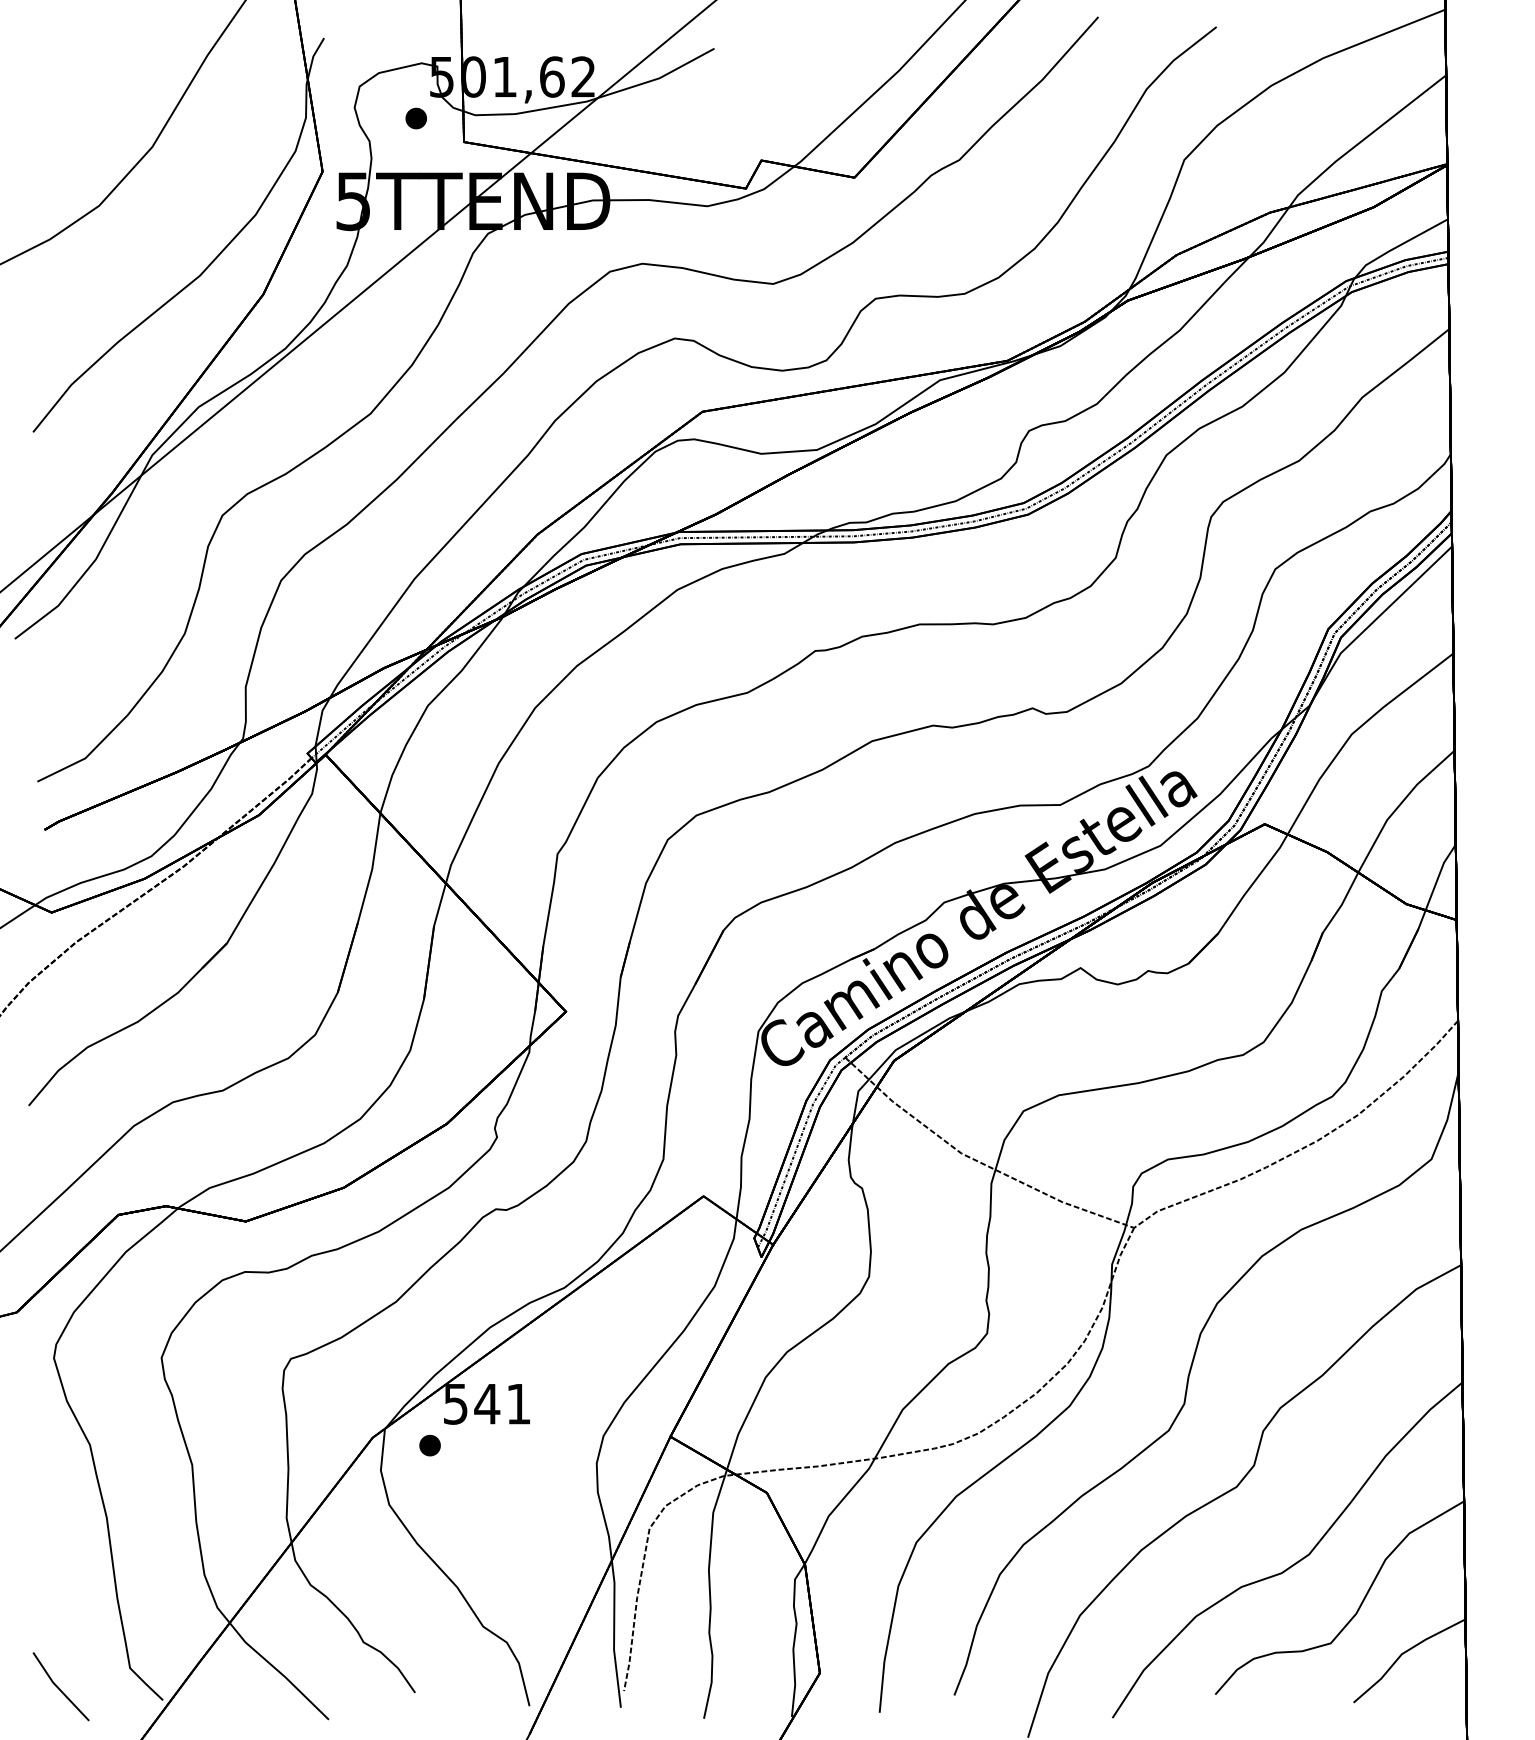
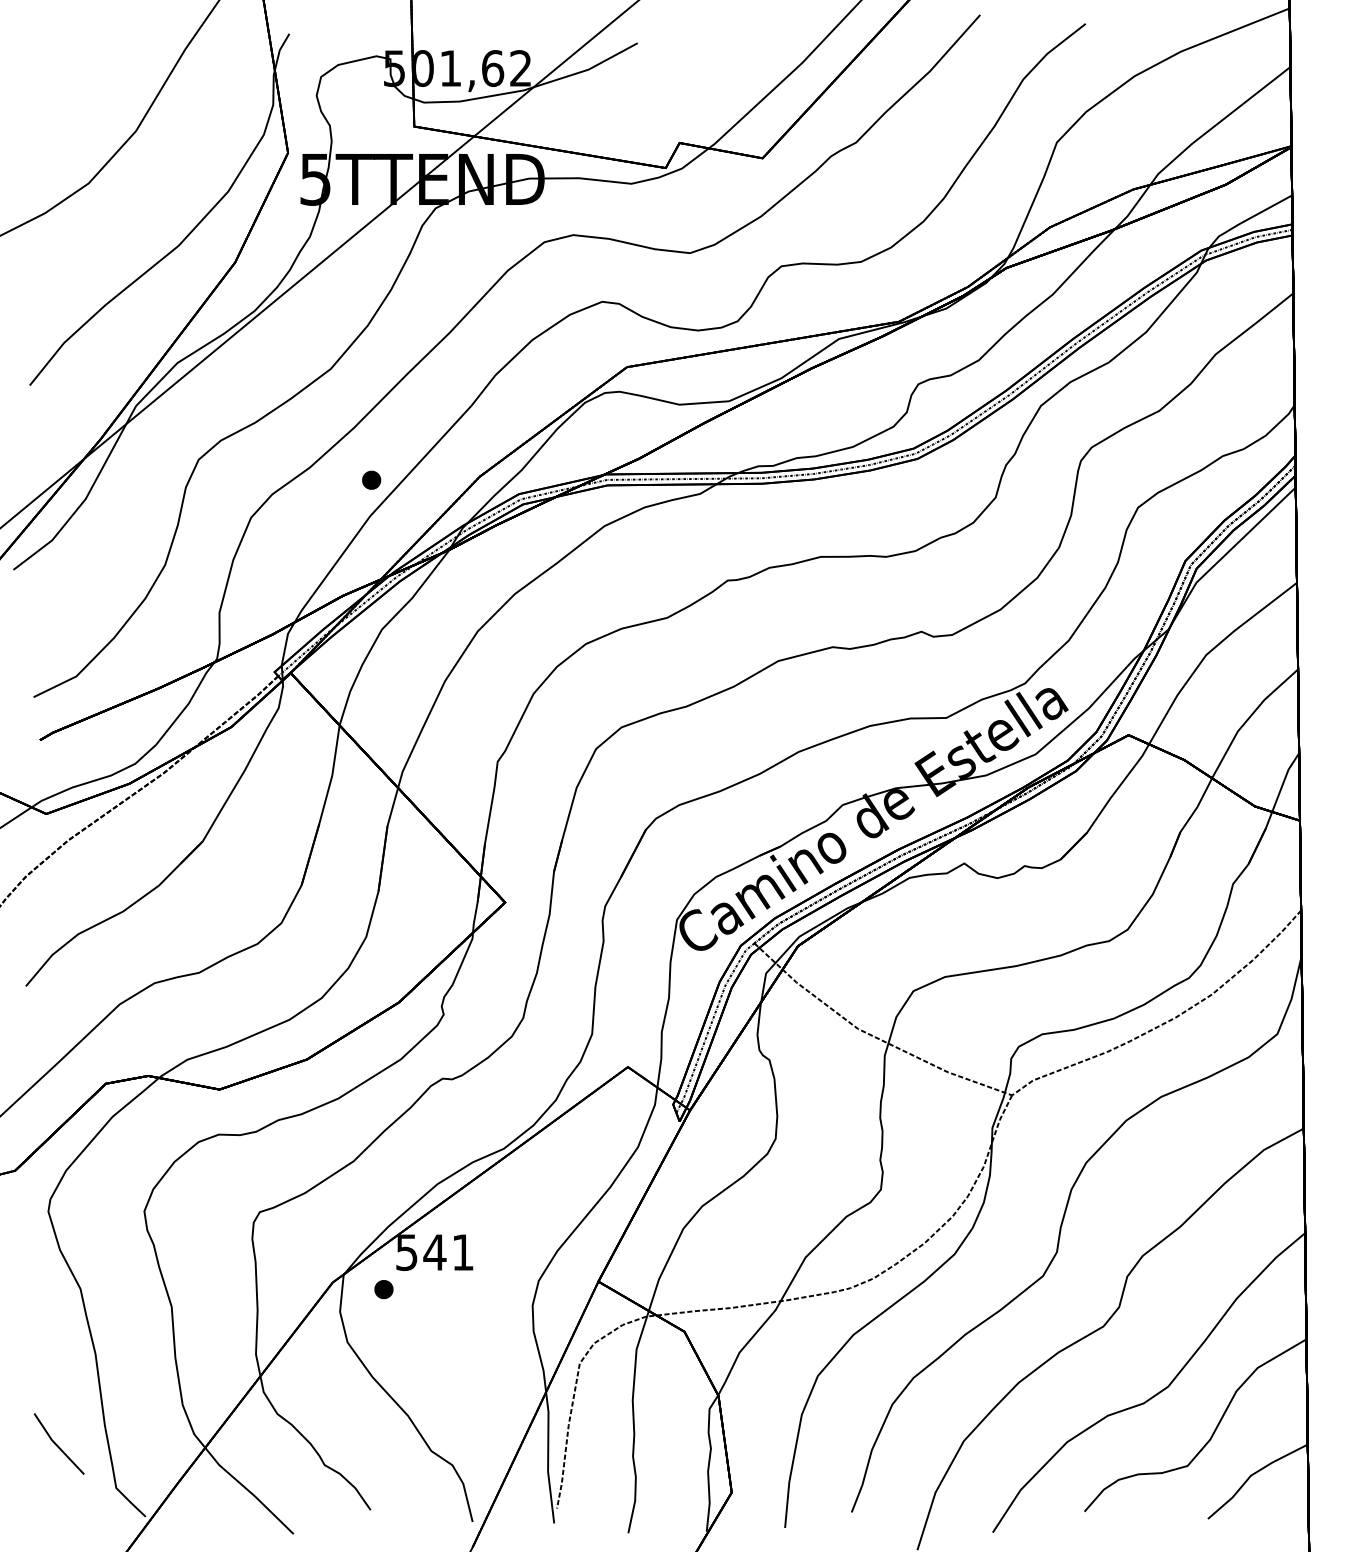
part: (415, 118) -> (370, 480), moved
line: (59, 1687) -> (57, 1444), moved

